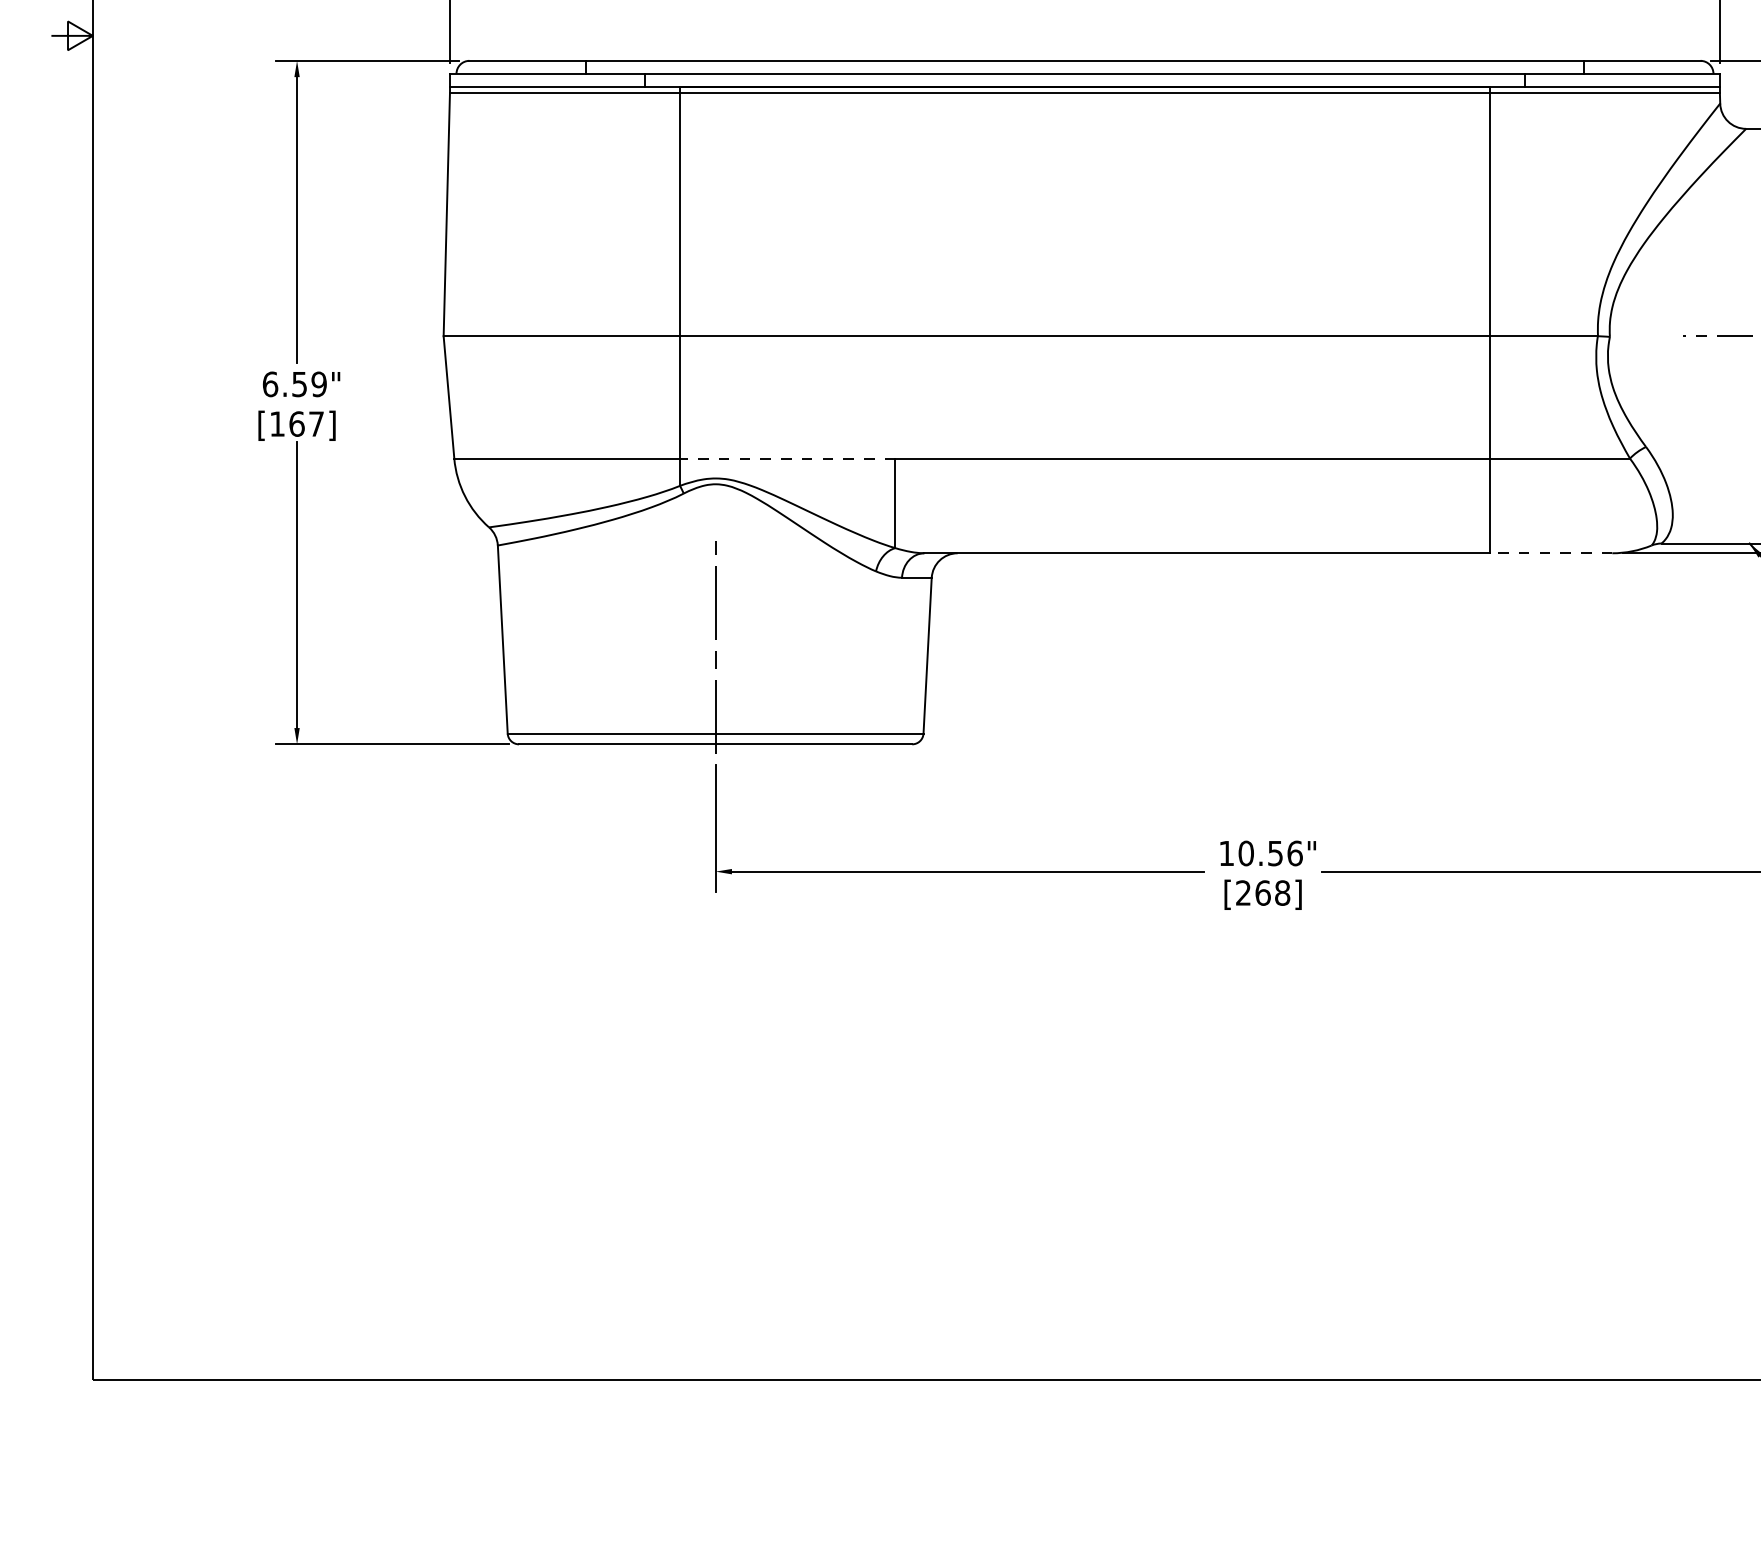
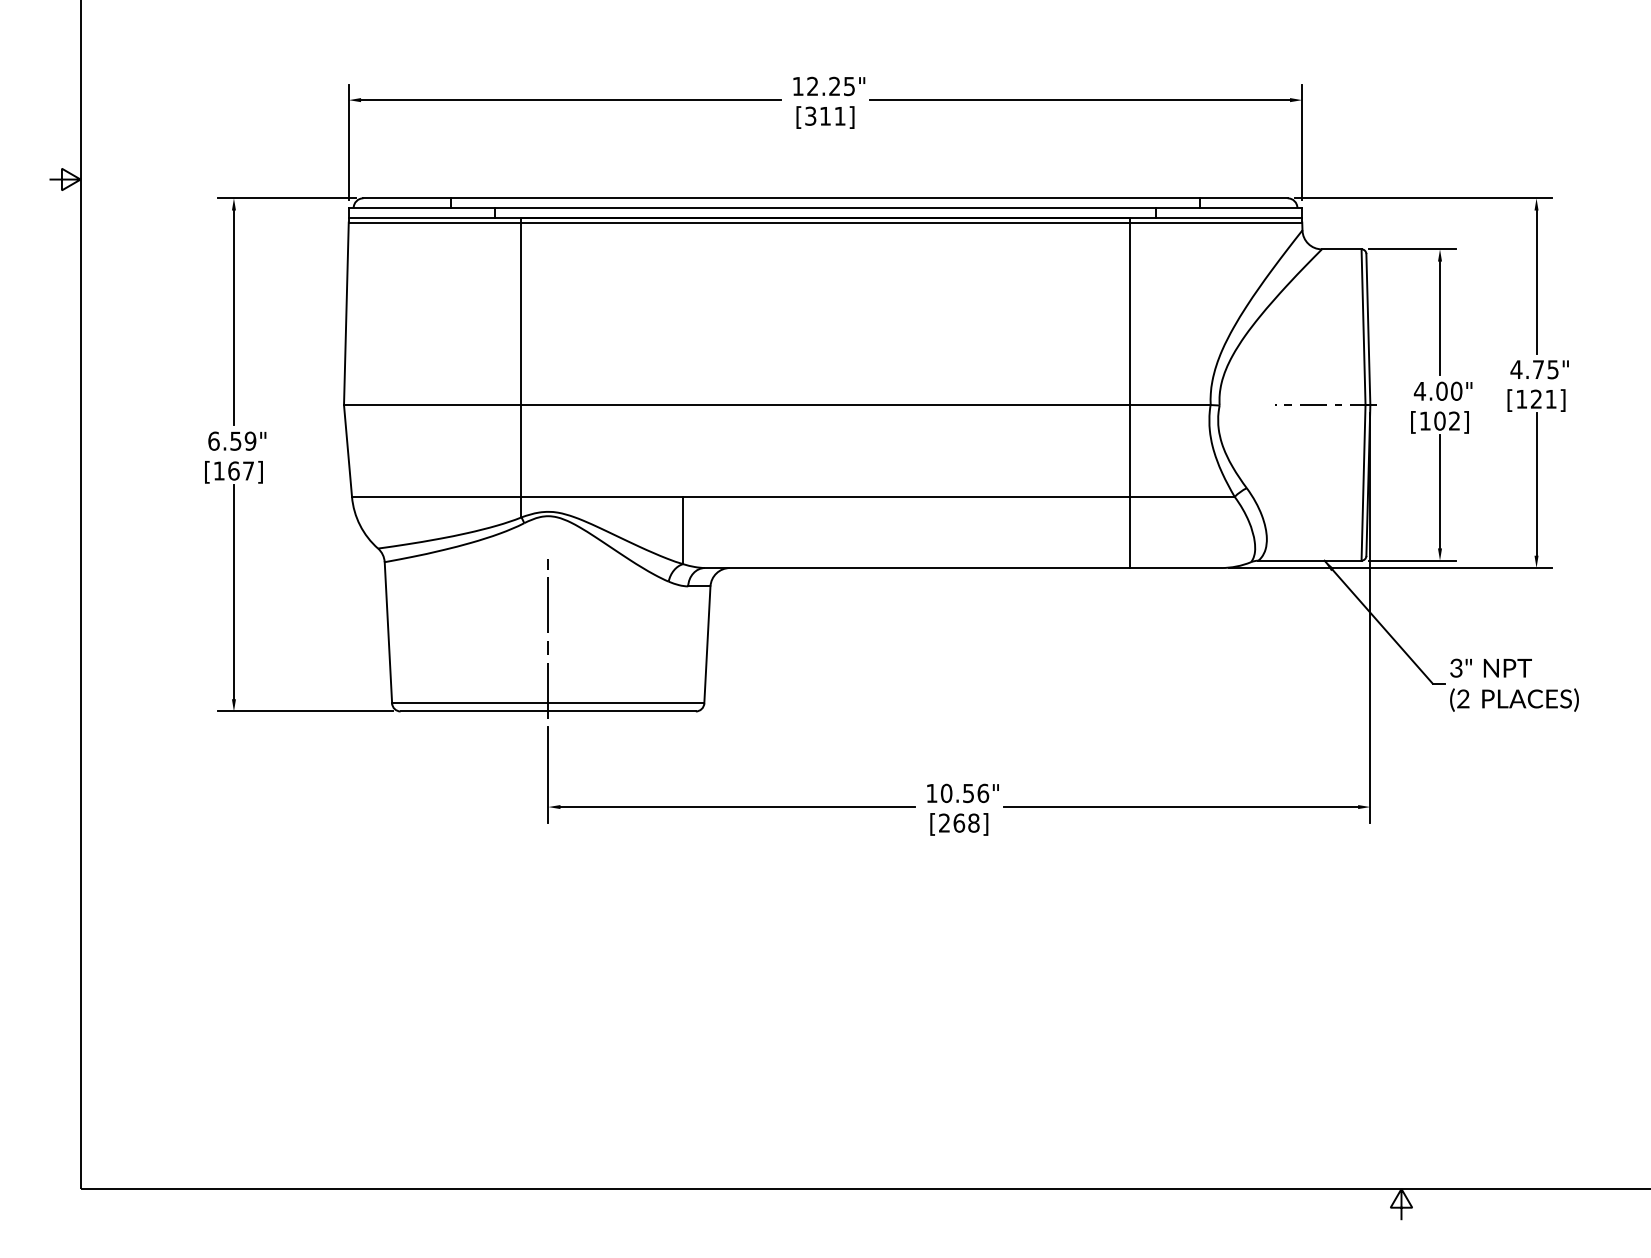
line: (787, 458) -> (602, 496), dashed -> solid
line: (1551, 553) -> (1175, 568), dashed -> solid

